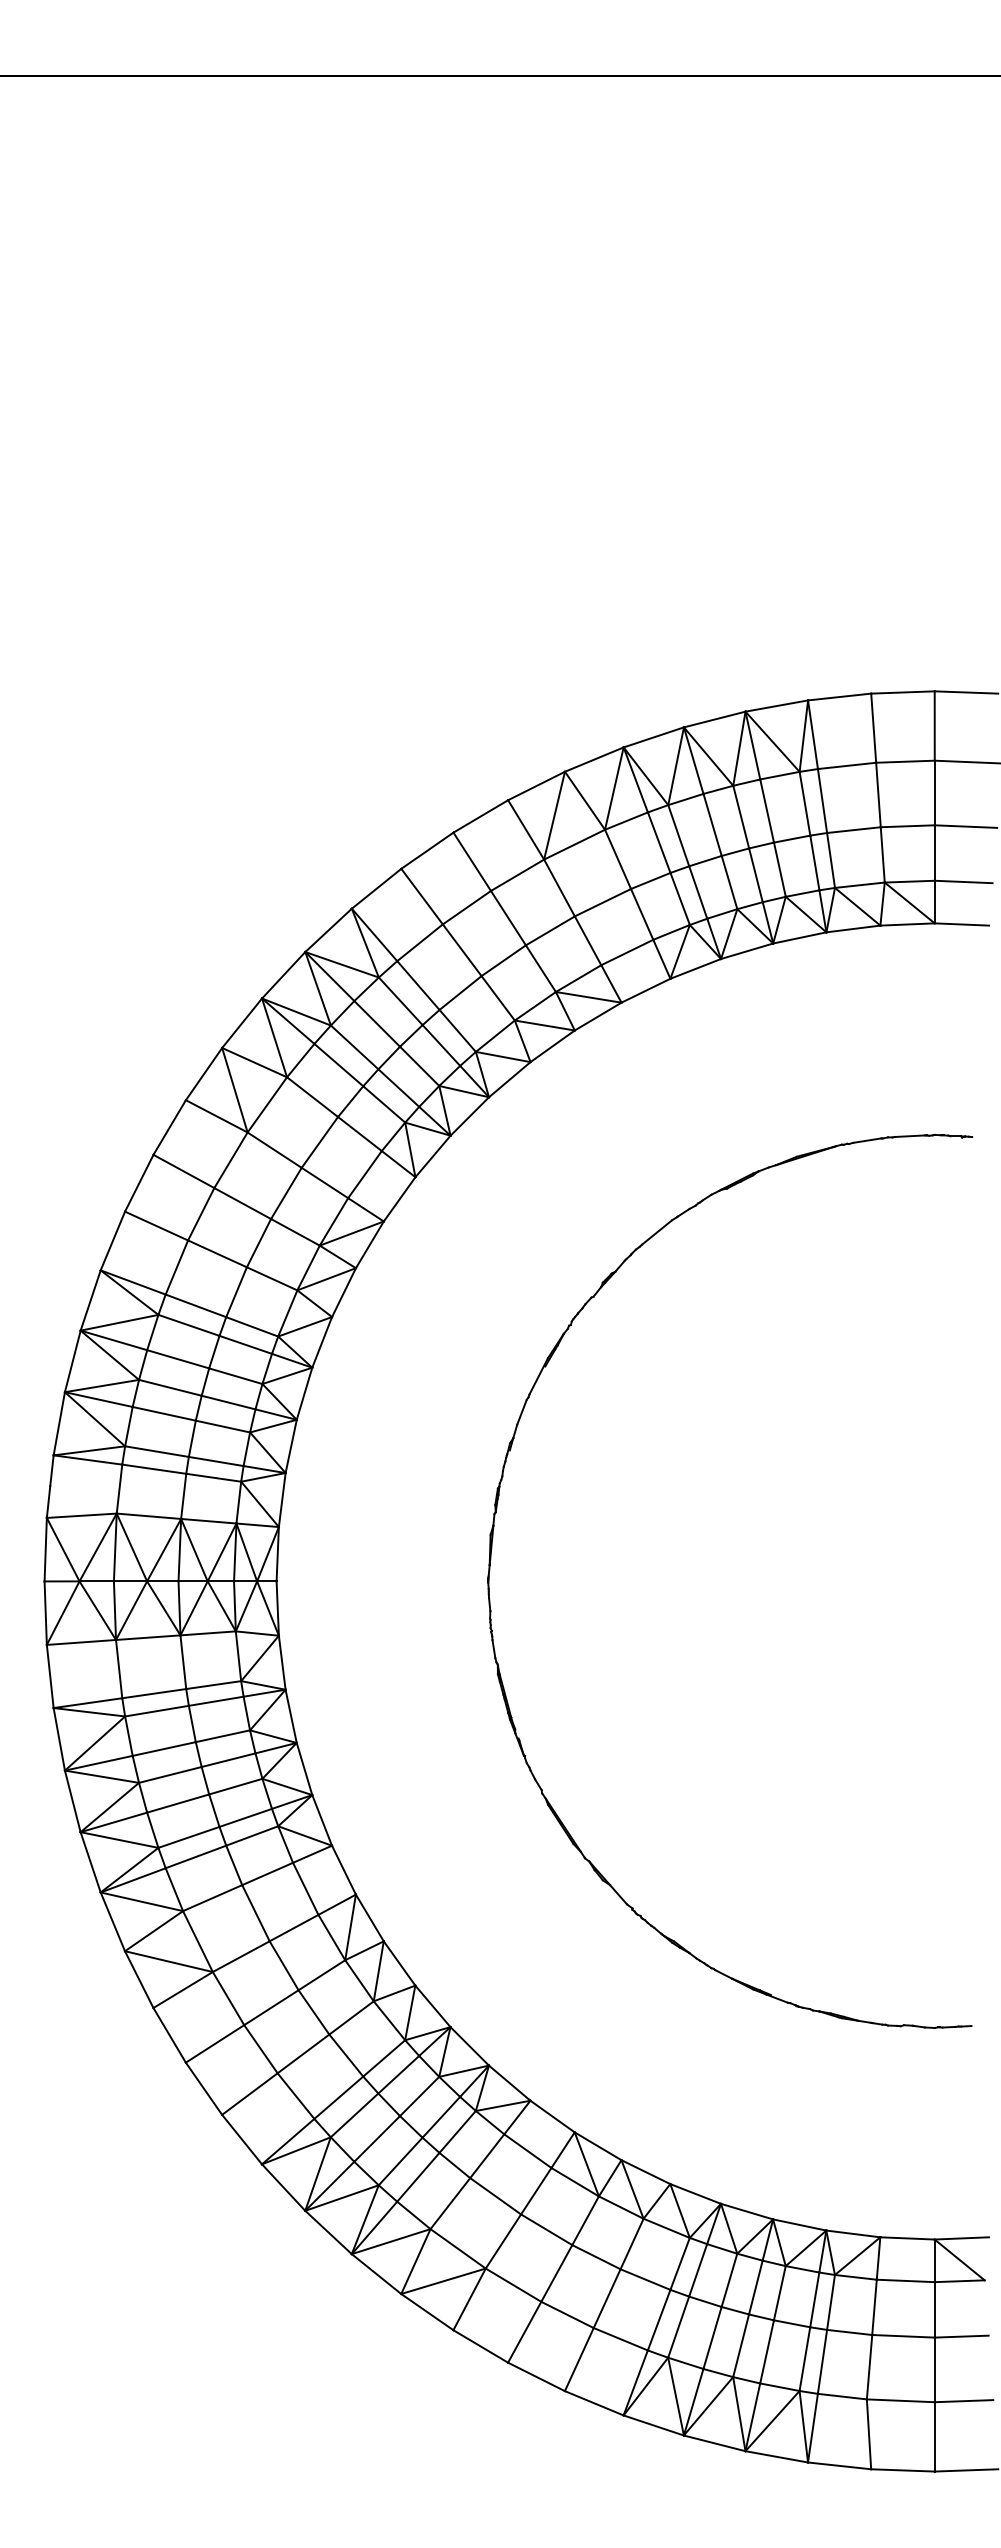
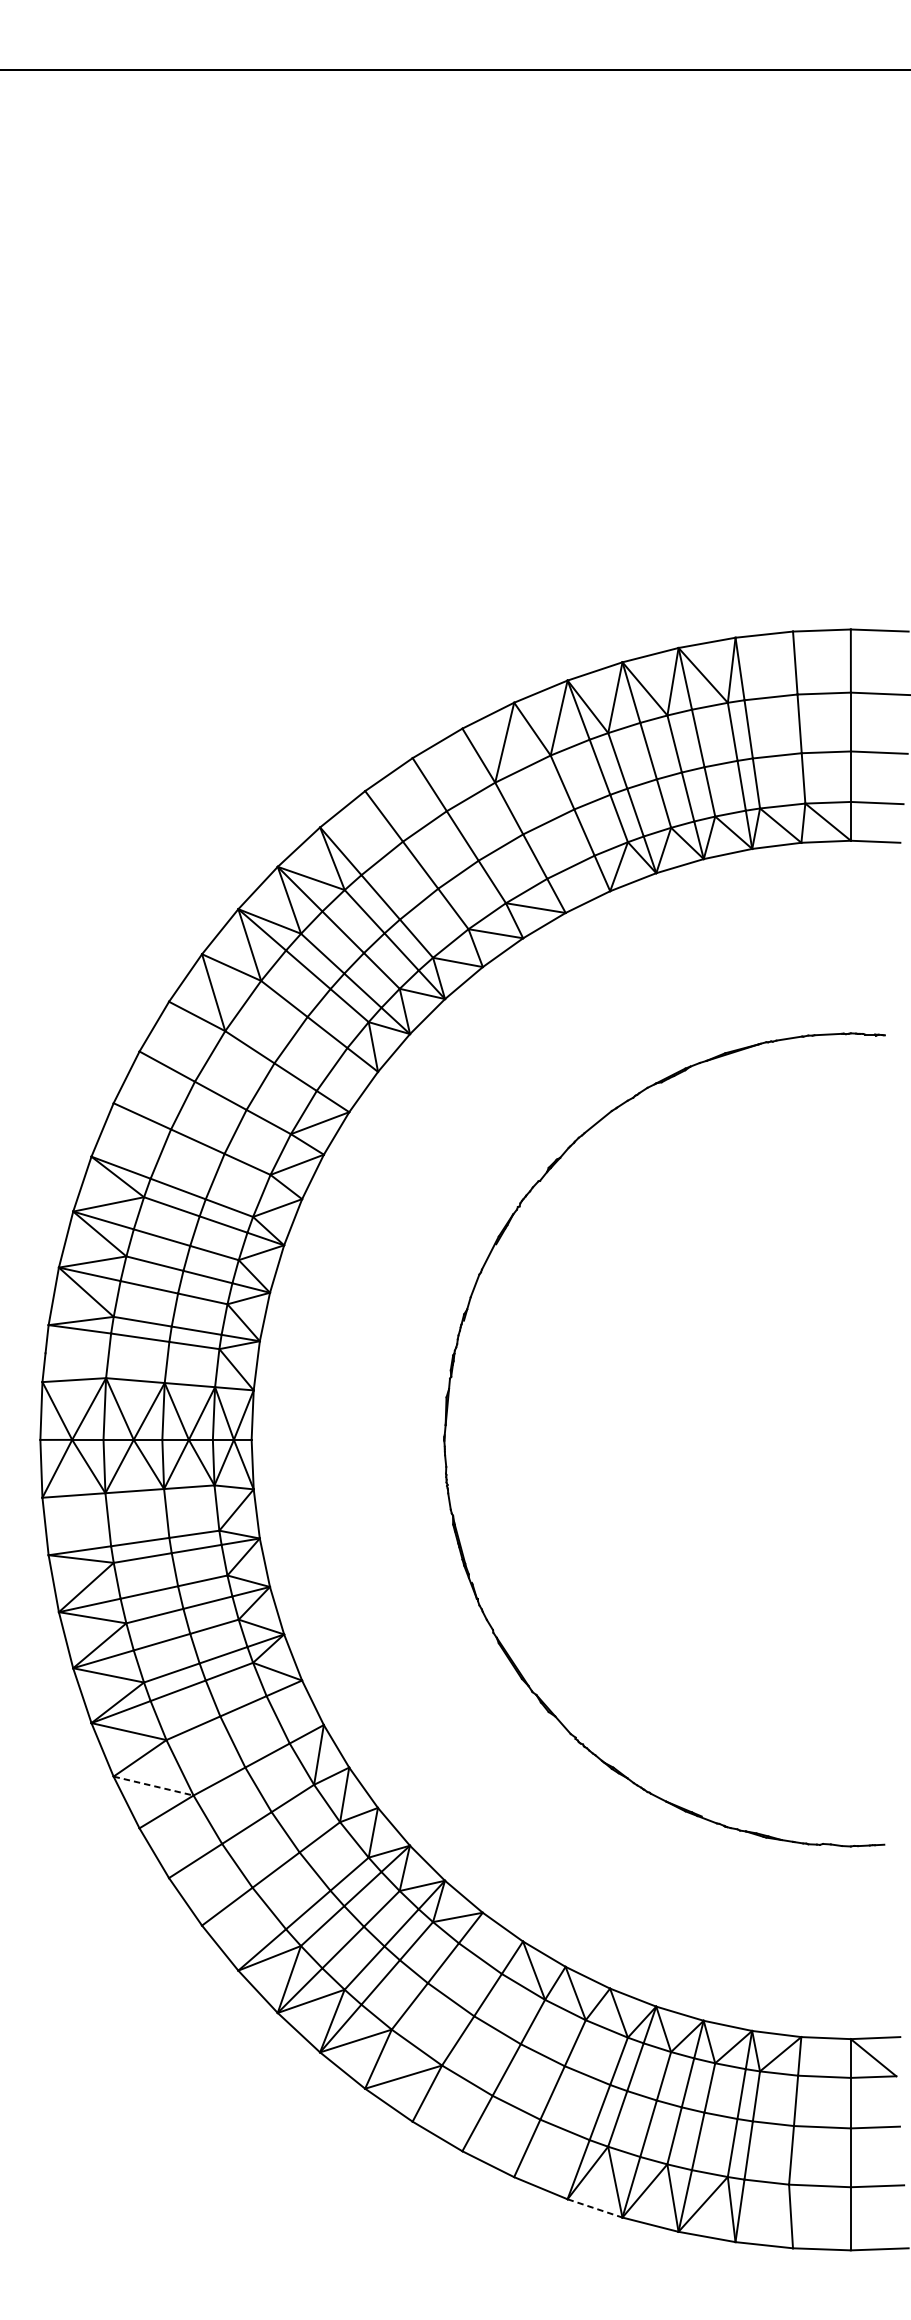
line: (169, 1961) -> (154, 1785), solid -> dashed
line: (653, 2425) -> (594, 2208), solid -> dashed

